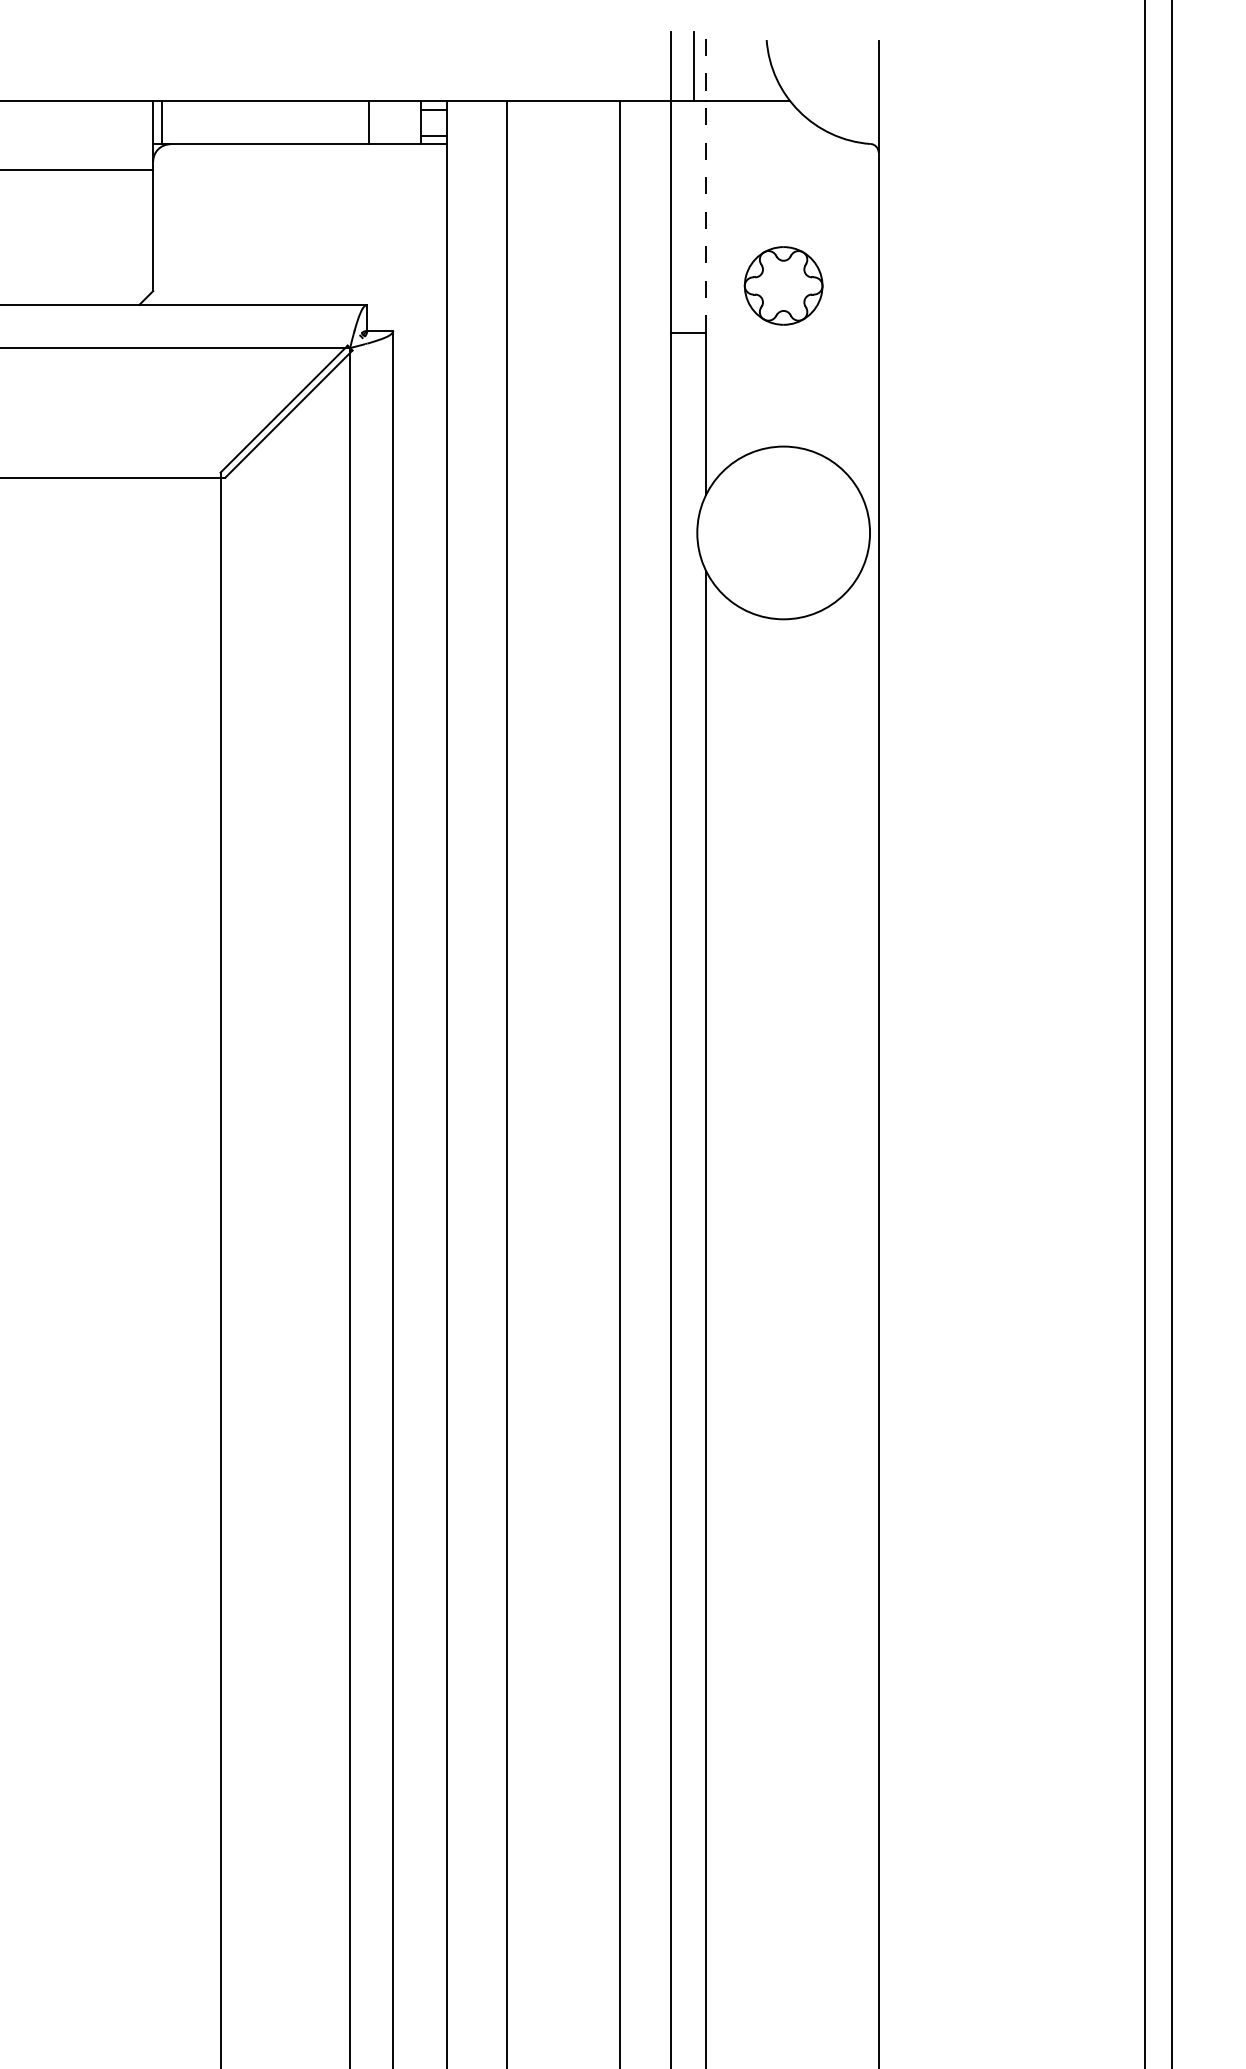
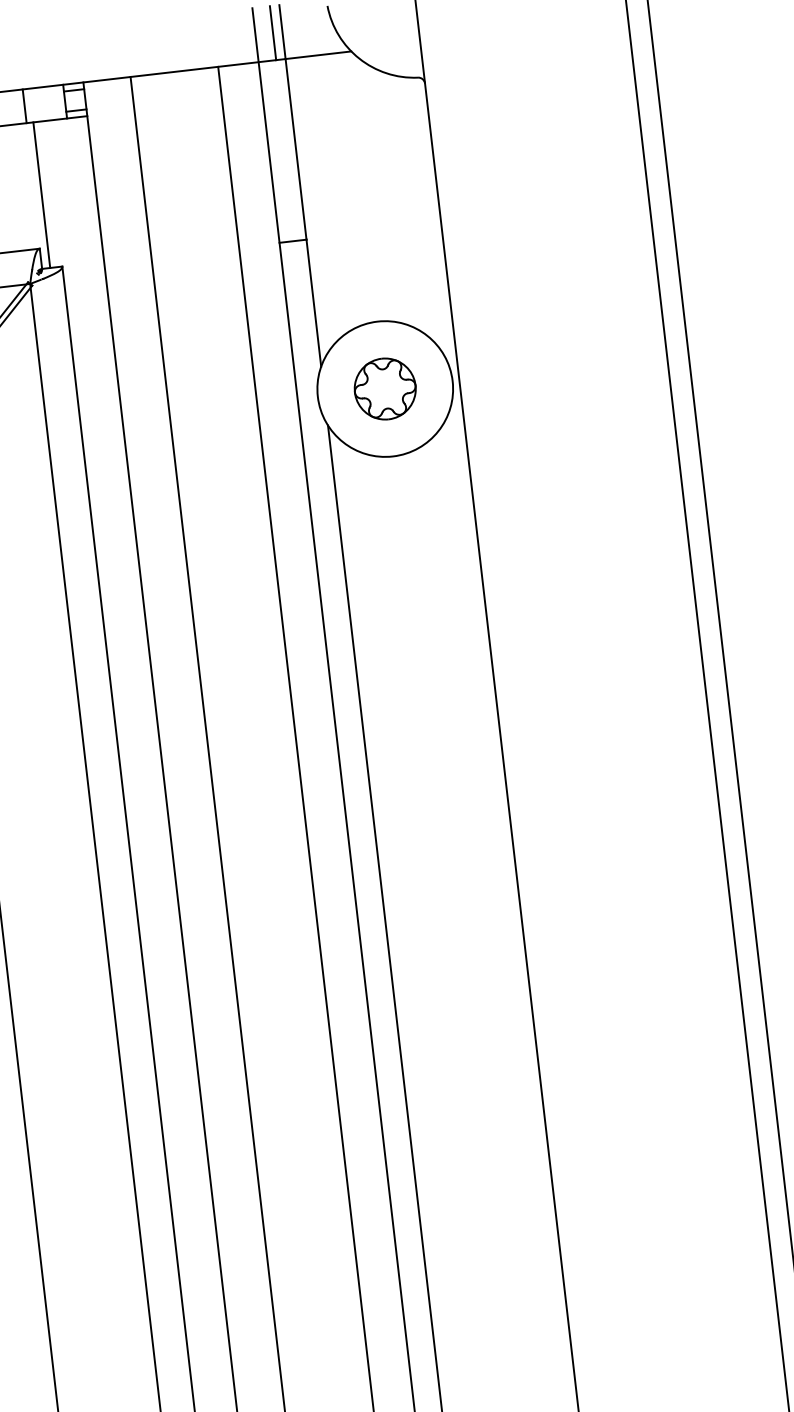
line: (705, 181) -> (292, 121), dashed -> solid
line: (377, 237) -> (41, 195), added
part: (783, 285) -> (385, 388), moved

